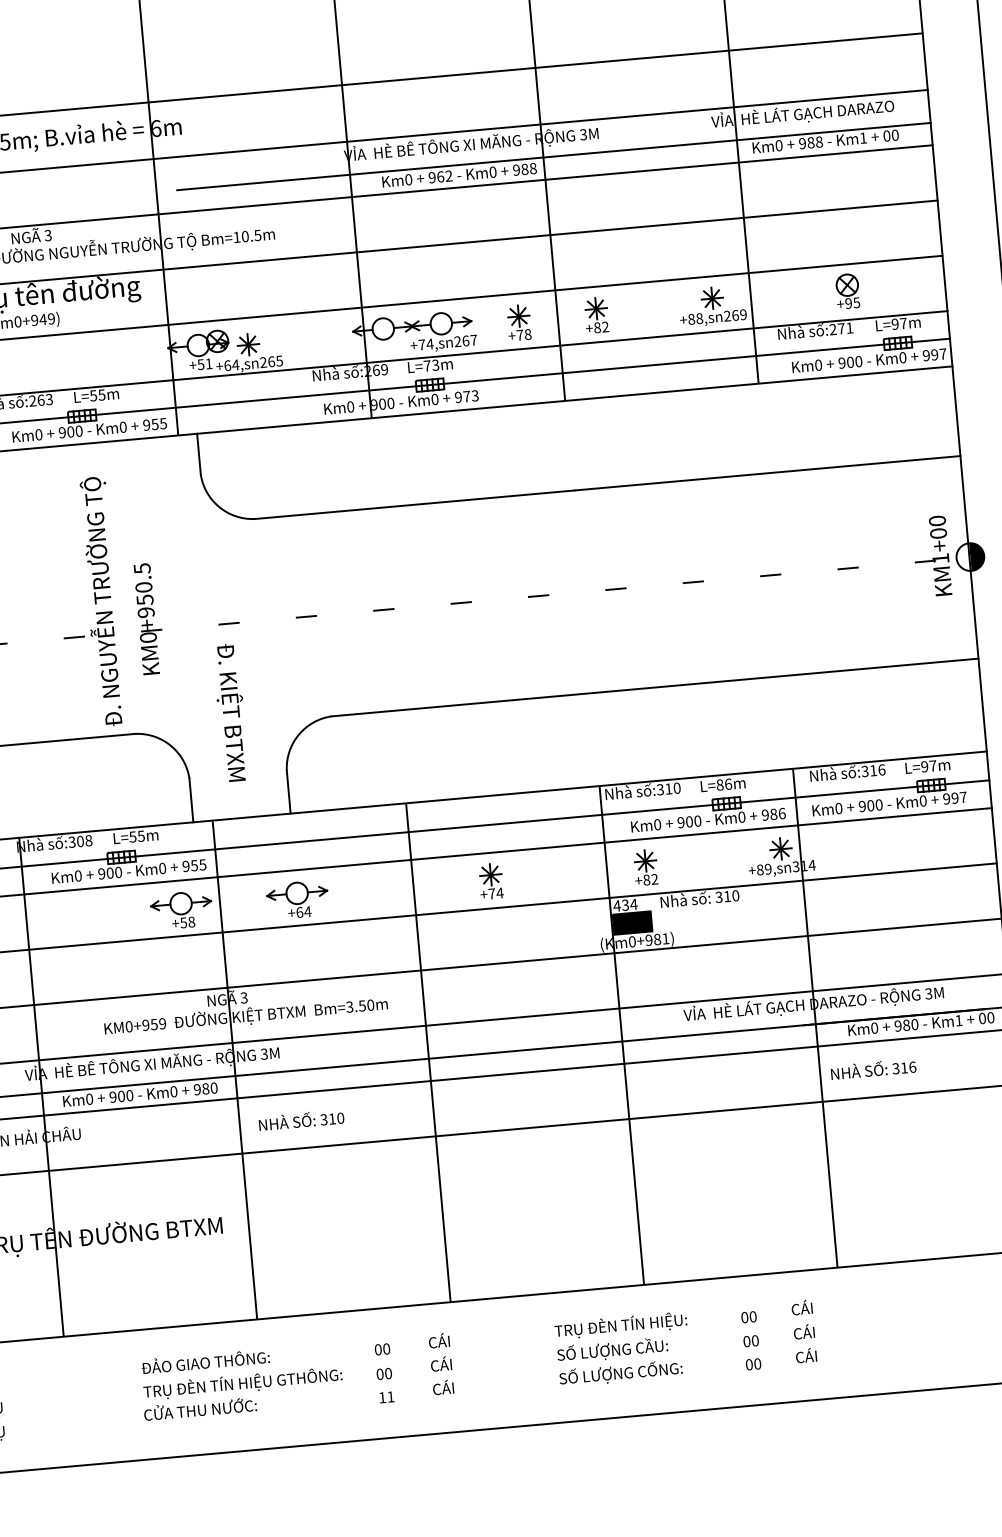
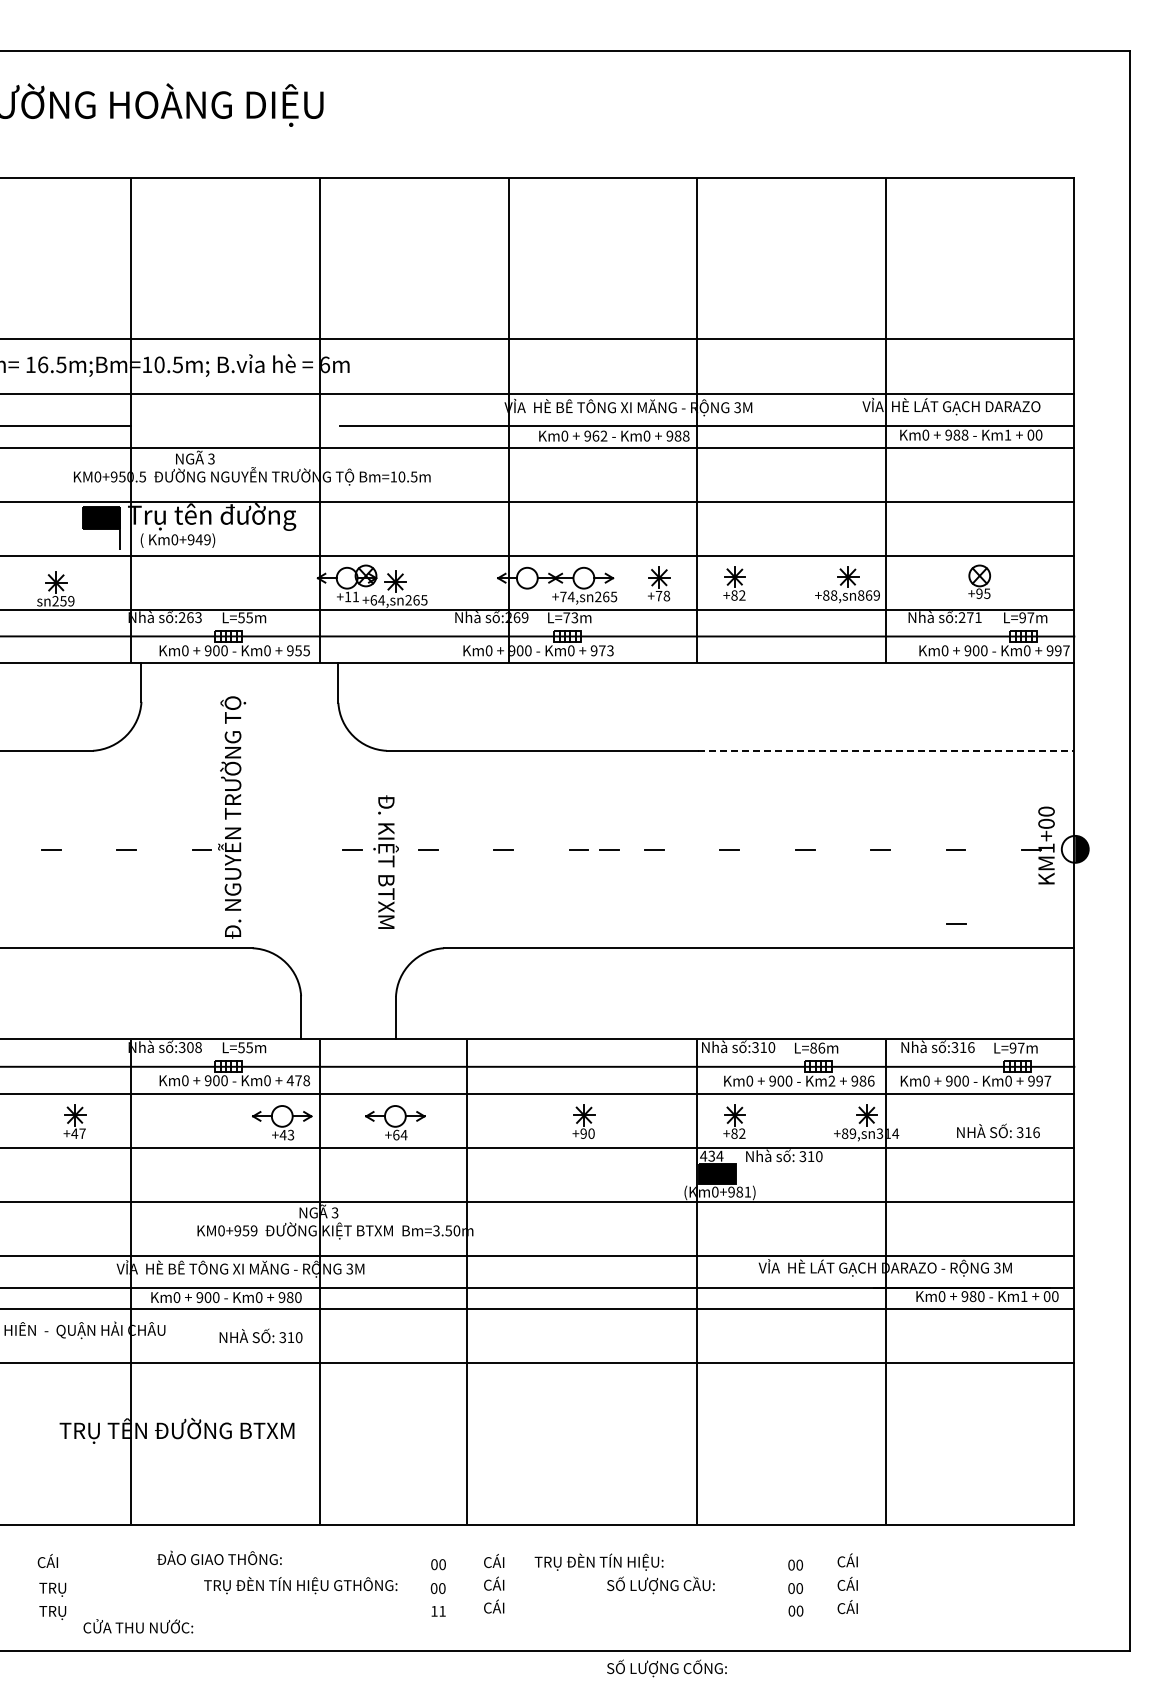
text: (727, 316) -> (861, 595), +88,sn269 -> +88,sn869
text: (473, 339) -> (613, 596), +74,sn267 -> +74,sn265
text: (200, 364) -> (347, 596), +51 -> +11
line: (767, 472) -> (886, 750), solid -> dashed
line: (492, 599) -> (609, 849), added
part: (149, 619) -> (276, 838), removed
line: (855, 644) -> (956, 923), added
text: (230, 712) -> (385, 861), moved
text: (741, 816) -> (831, 1080), Km0 -> Km2
text: (194, 865) -> (298, 1080), 955 -> 478
text: (495, 893) -> (587, 1133), +74 -> +90
text: (187, 922) -> (286, 1135), +58 -> +43
line: (428, 1052) -> (466, 1281), moved
text: (873, 1068) -> (998, 1130), moved
text: (300, 1119) -> (260, 1335), moved
text: (620, 1324) -> (598, 1561), moved
text: (205, 1360) -> (219, 1557), moved
text: (620, 1373) -> (666, 1668), moved
text: (200, 1408) -> (138, 1626), moved

